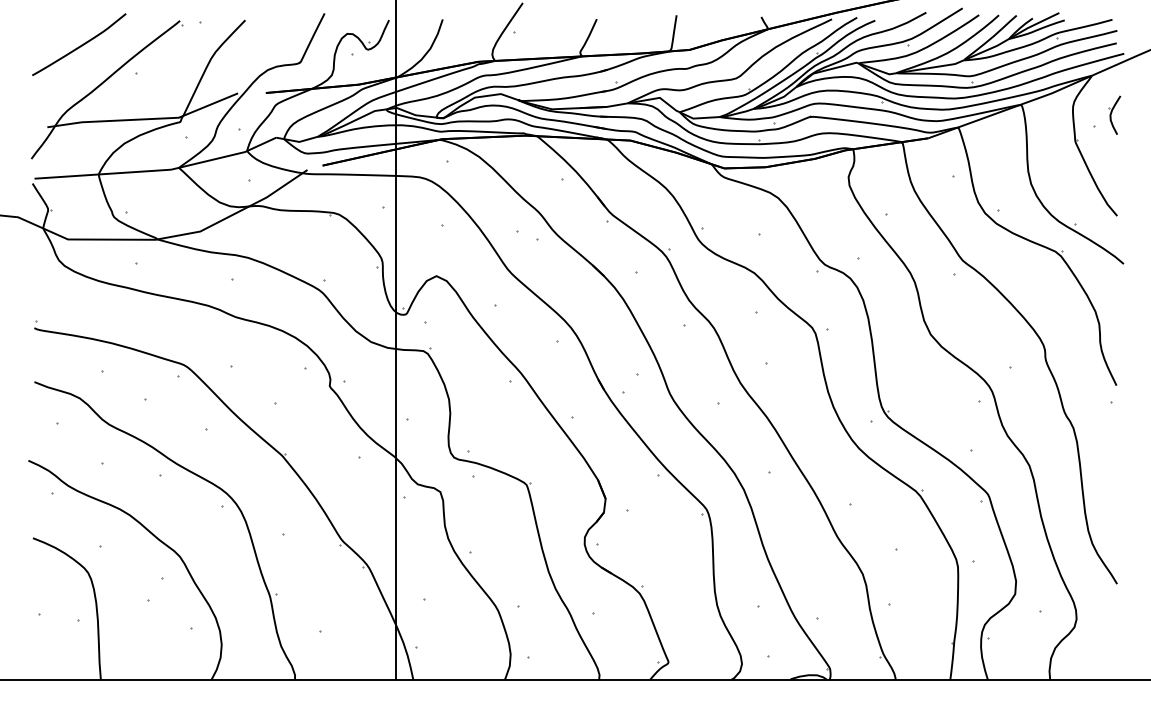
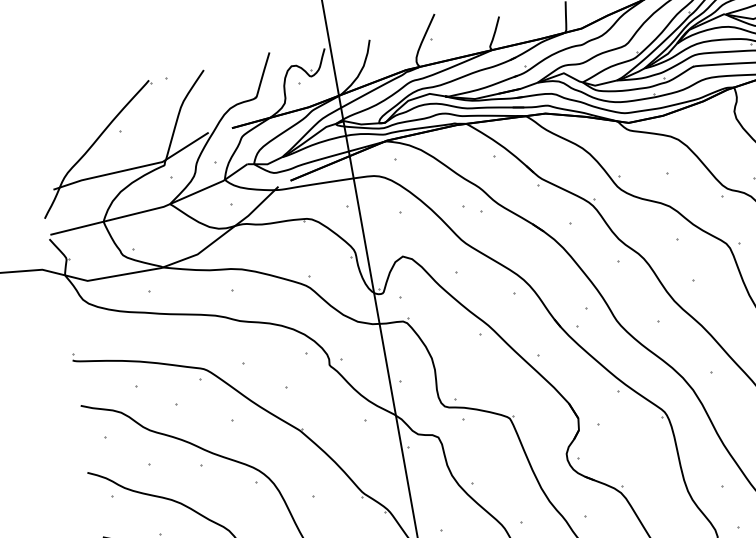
curve: (80, 45) -> (69, 116), removed

